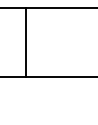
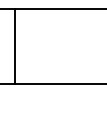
line: (26, 42) -> (15, 46), moved

